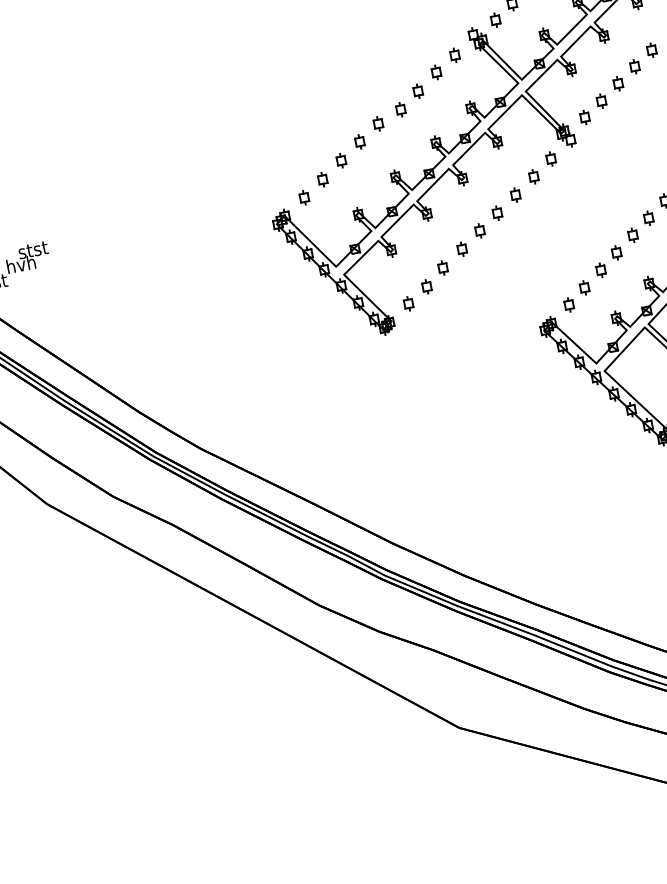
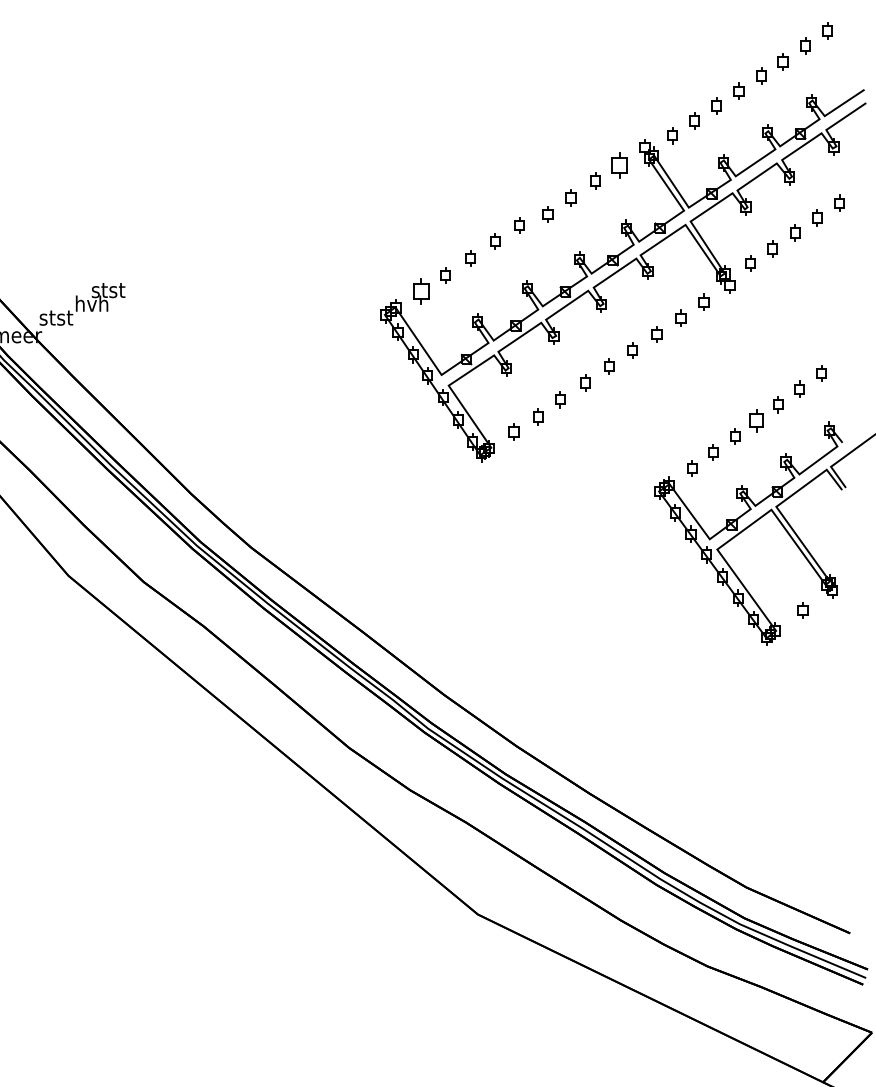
part: (454, 55) -> (619, 165), size x1.6
part: (304, 197) -> (421, 291), size x1.6
part: (616, 252) -> (756, 420), size x1.4

